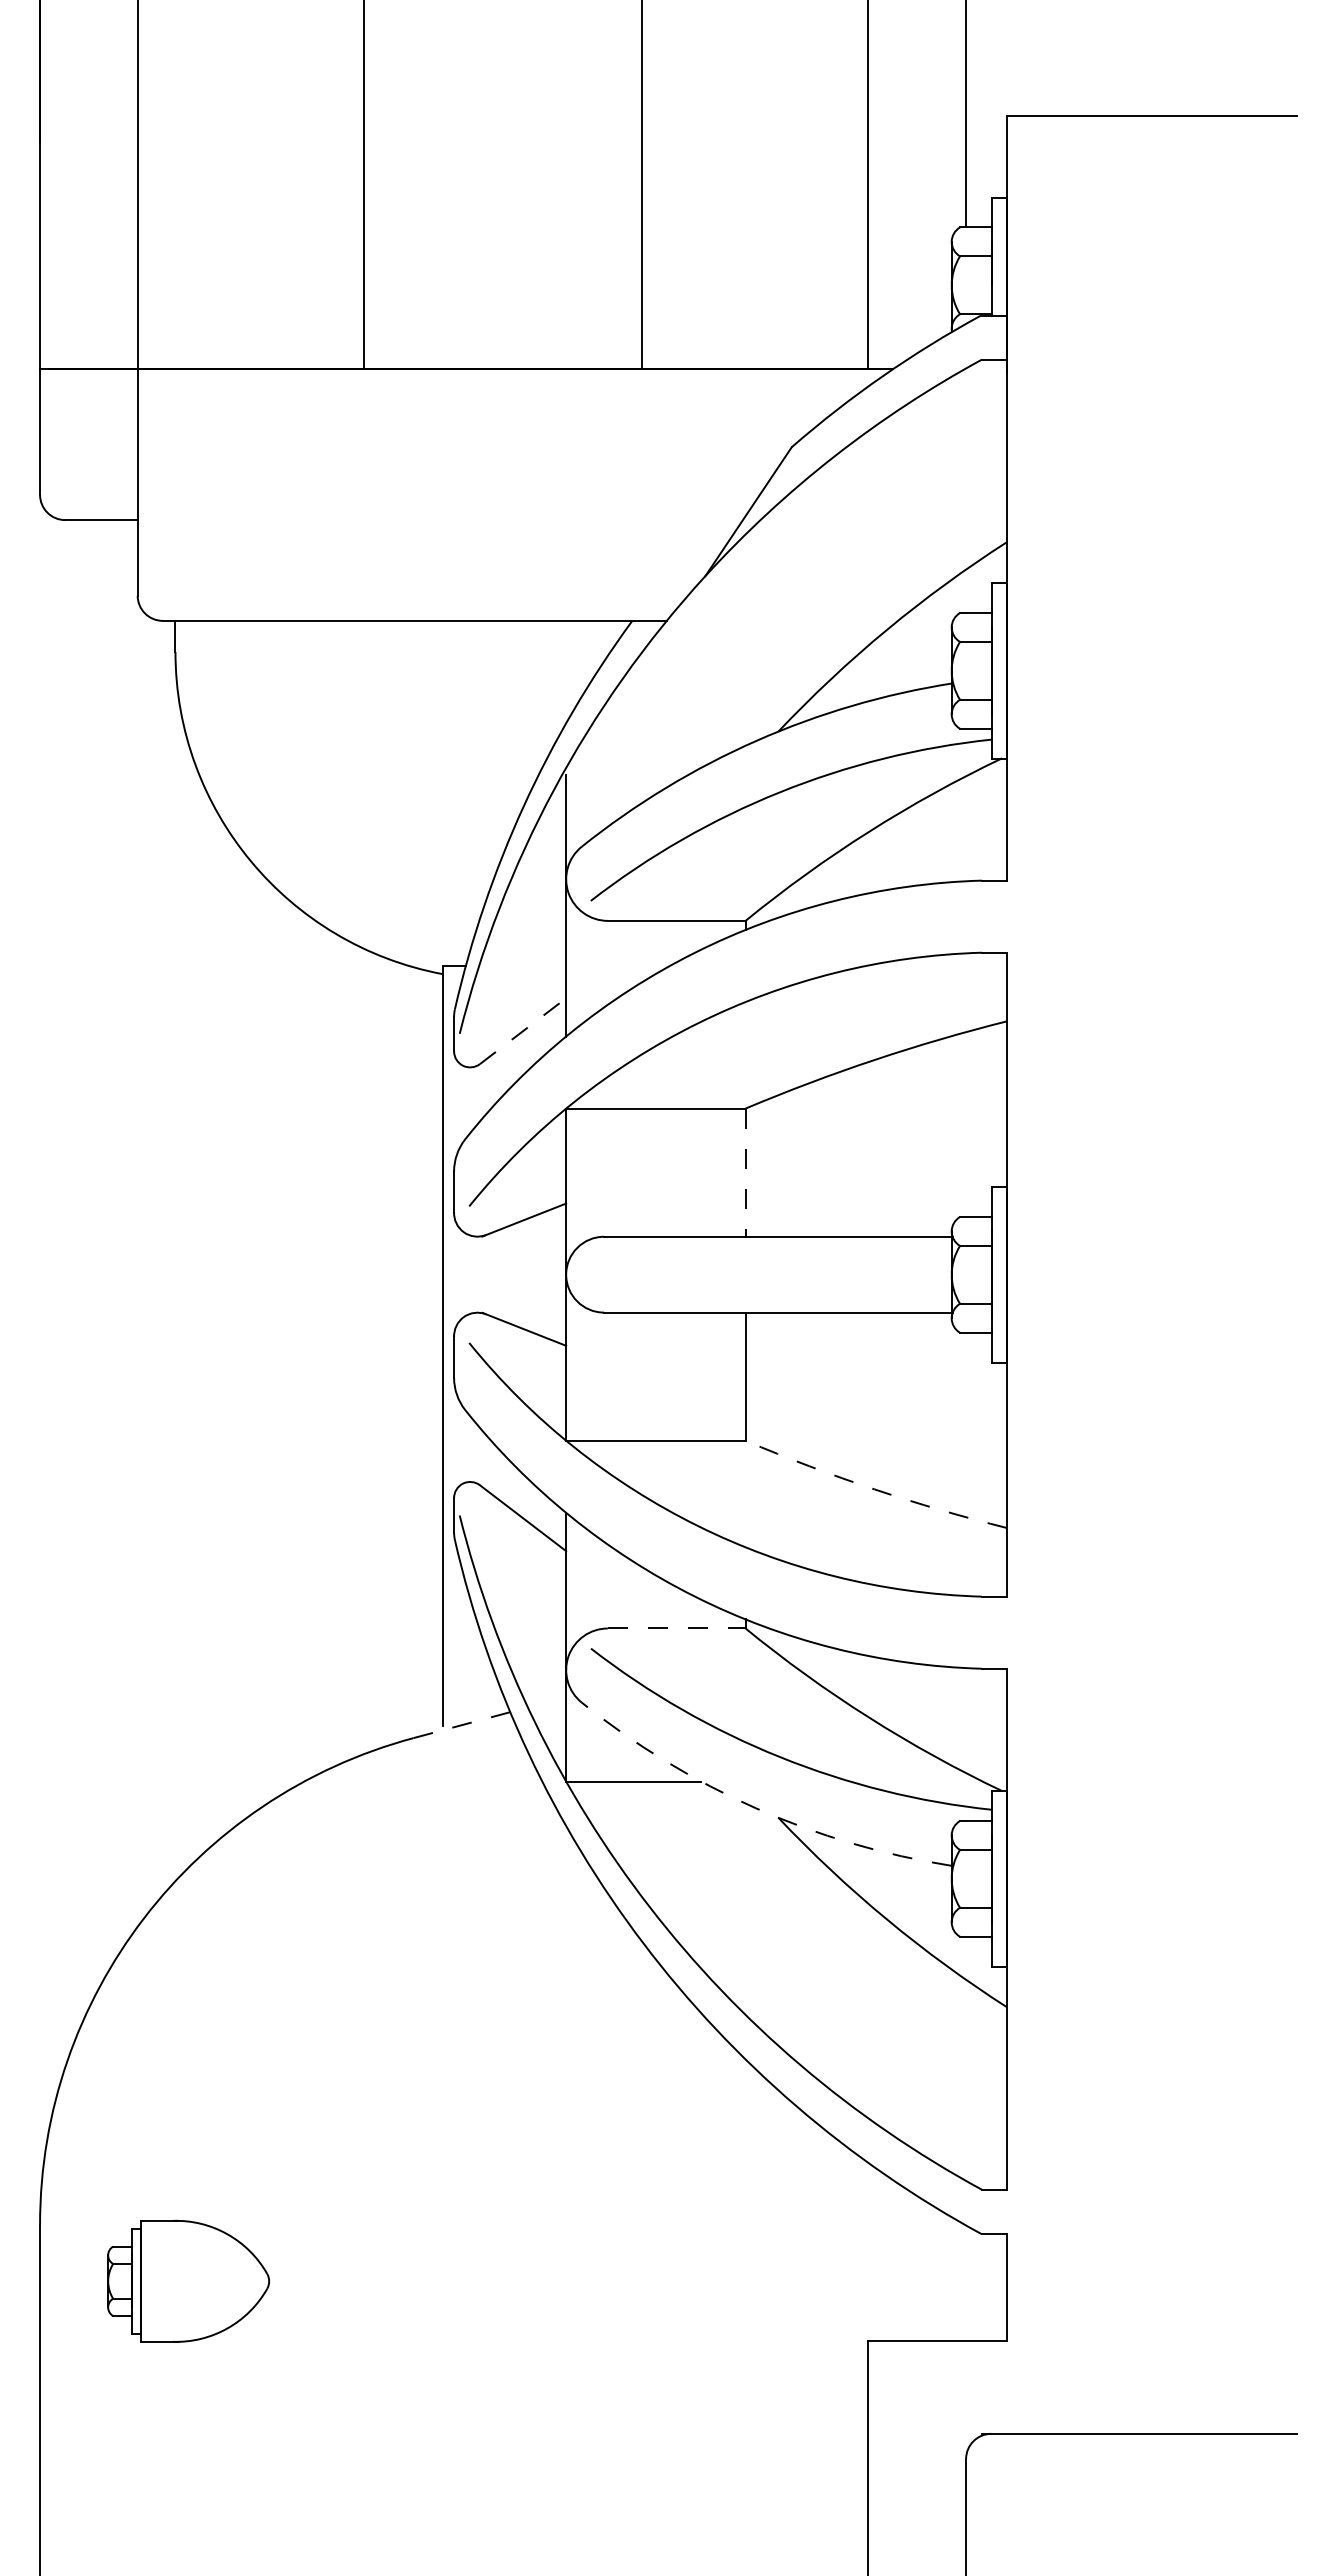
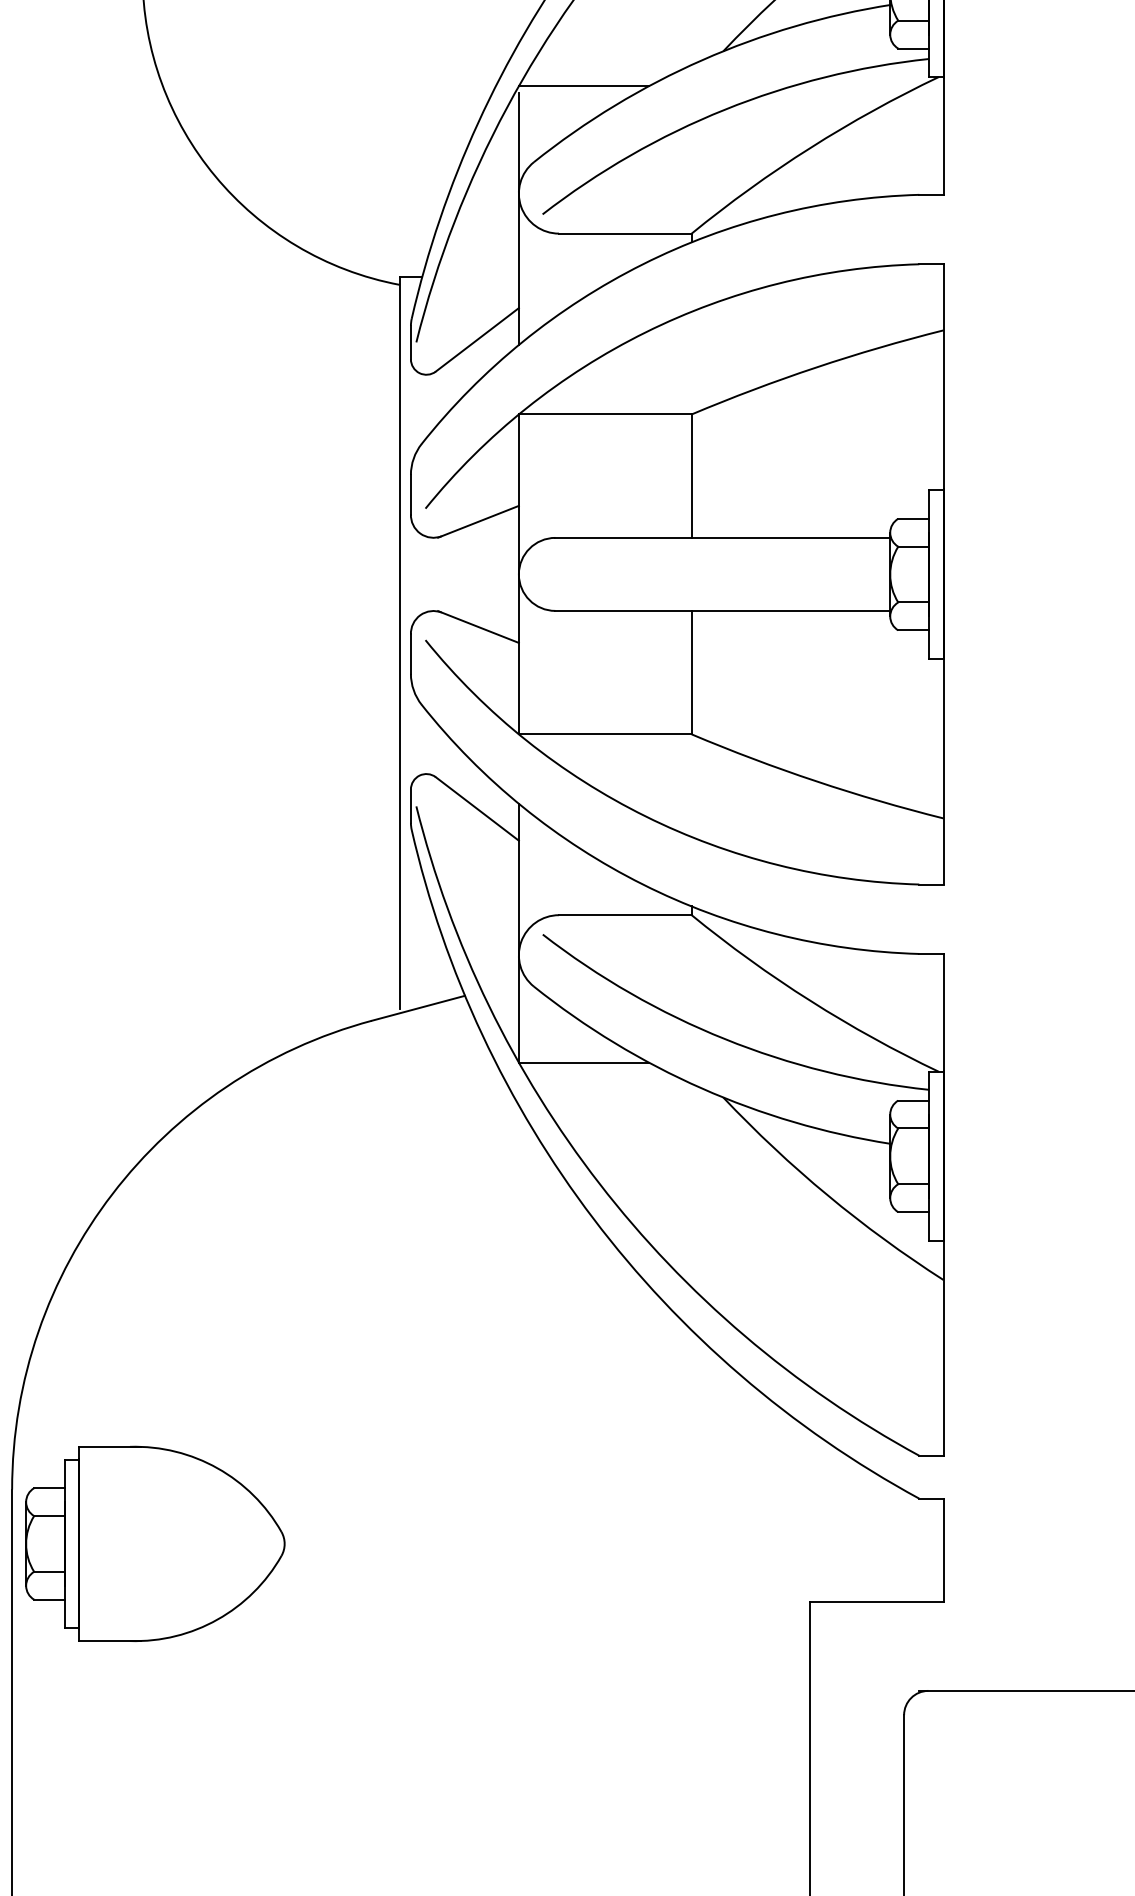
line: (633, 767) -> (583, 85), added
line: (523, 1030) -> (477, 339), dashed -> solid
line: (745, 1173) -> (691, 476), dashed -> solid
arc: (874, 1489) -> (815, 781), dashed -> solid
line: (676, 1628) -> (625, 915), dashed -> solid
line: (462, 1725) -> (419, 1008), dashed -> solid
arc: (756, 1808) -> (702, 1088), dashed -> solid
part: (188, 2281) -> (155, 1544), size x1.67

